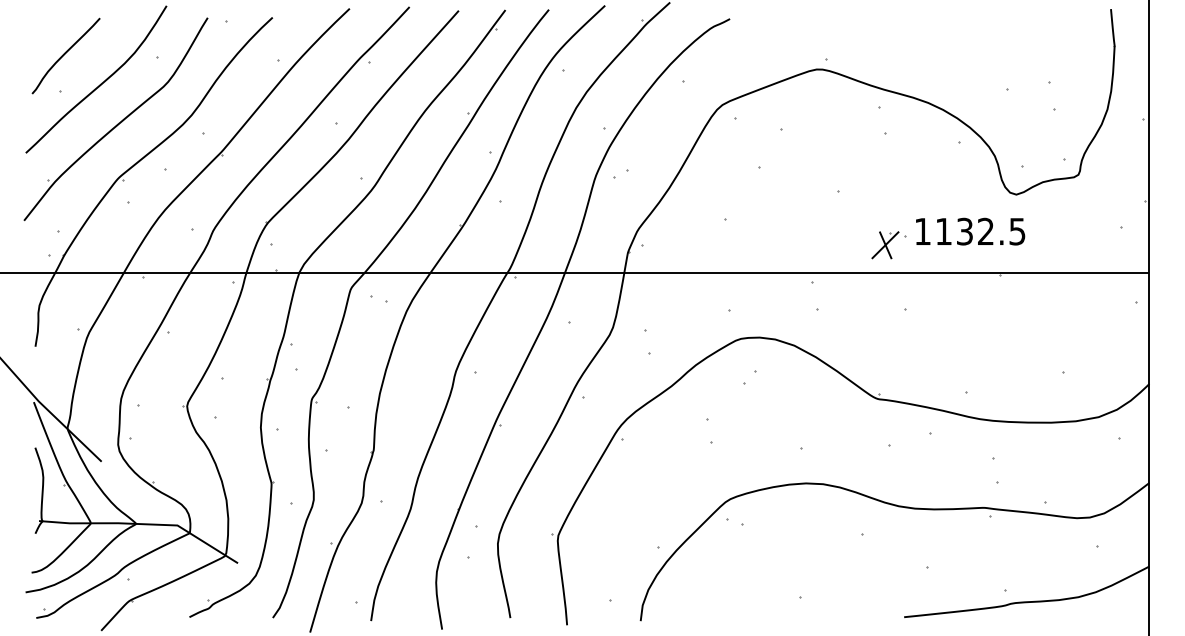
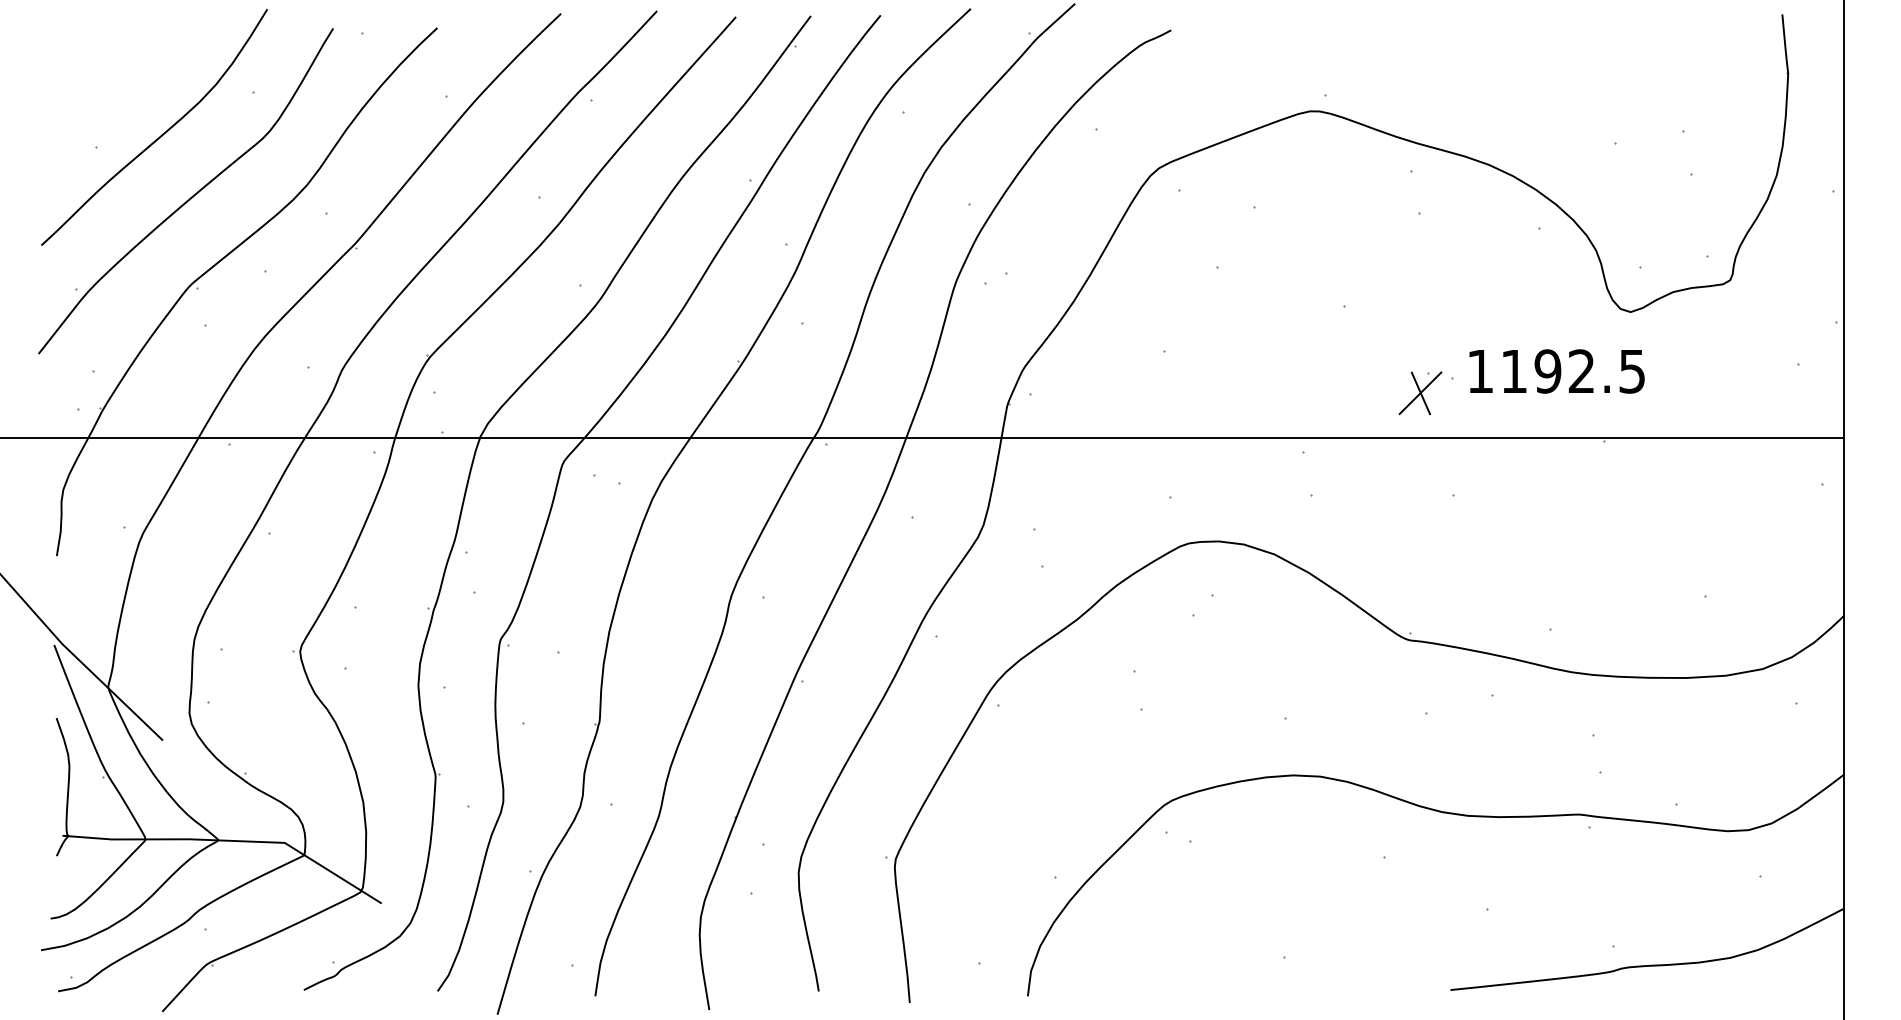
curve: (65, 54) -> (104, 87), removed
text: (964, 231) -> (1547, 371), 1132.5 -> 1192.5

